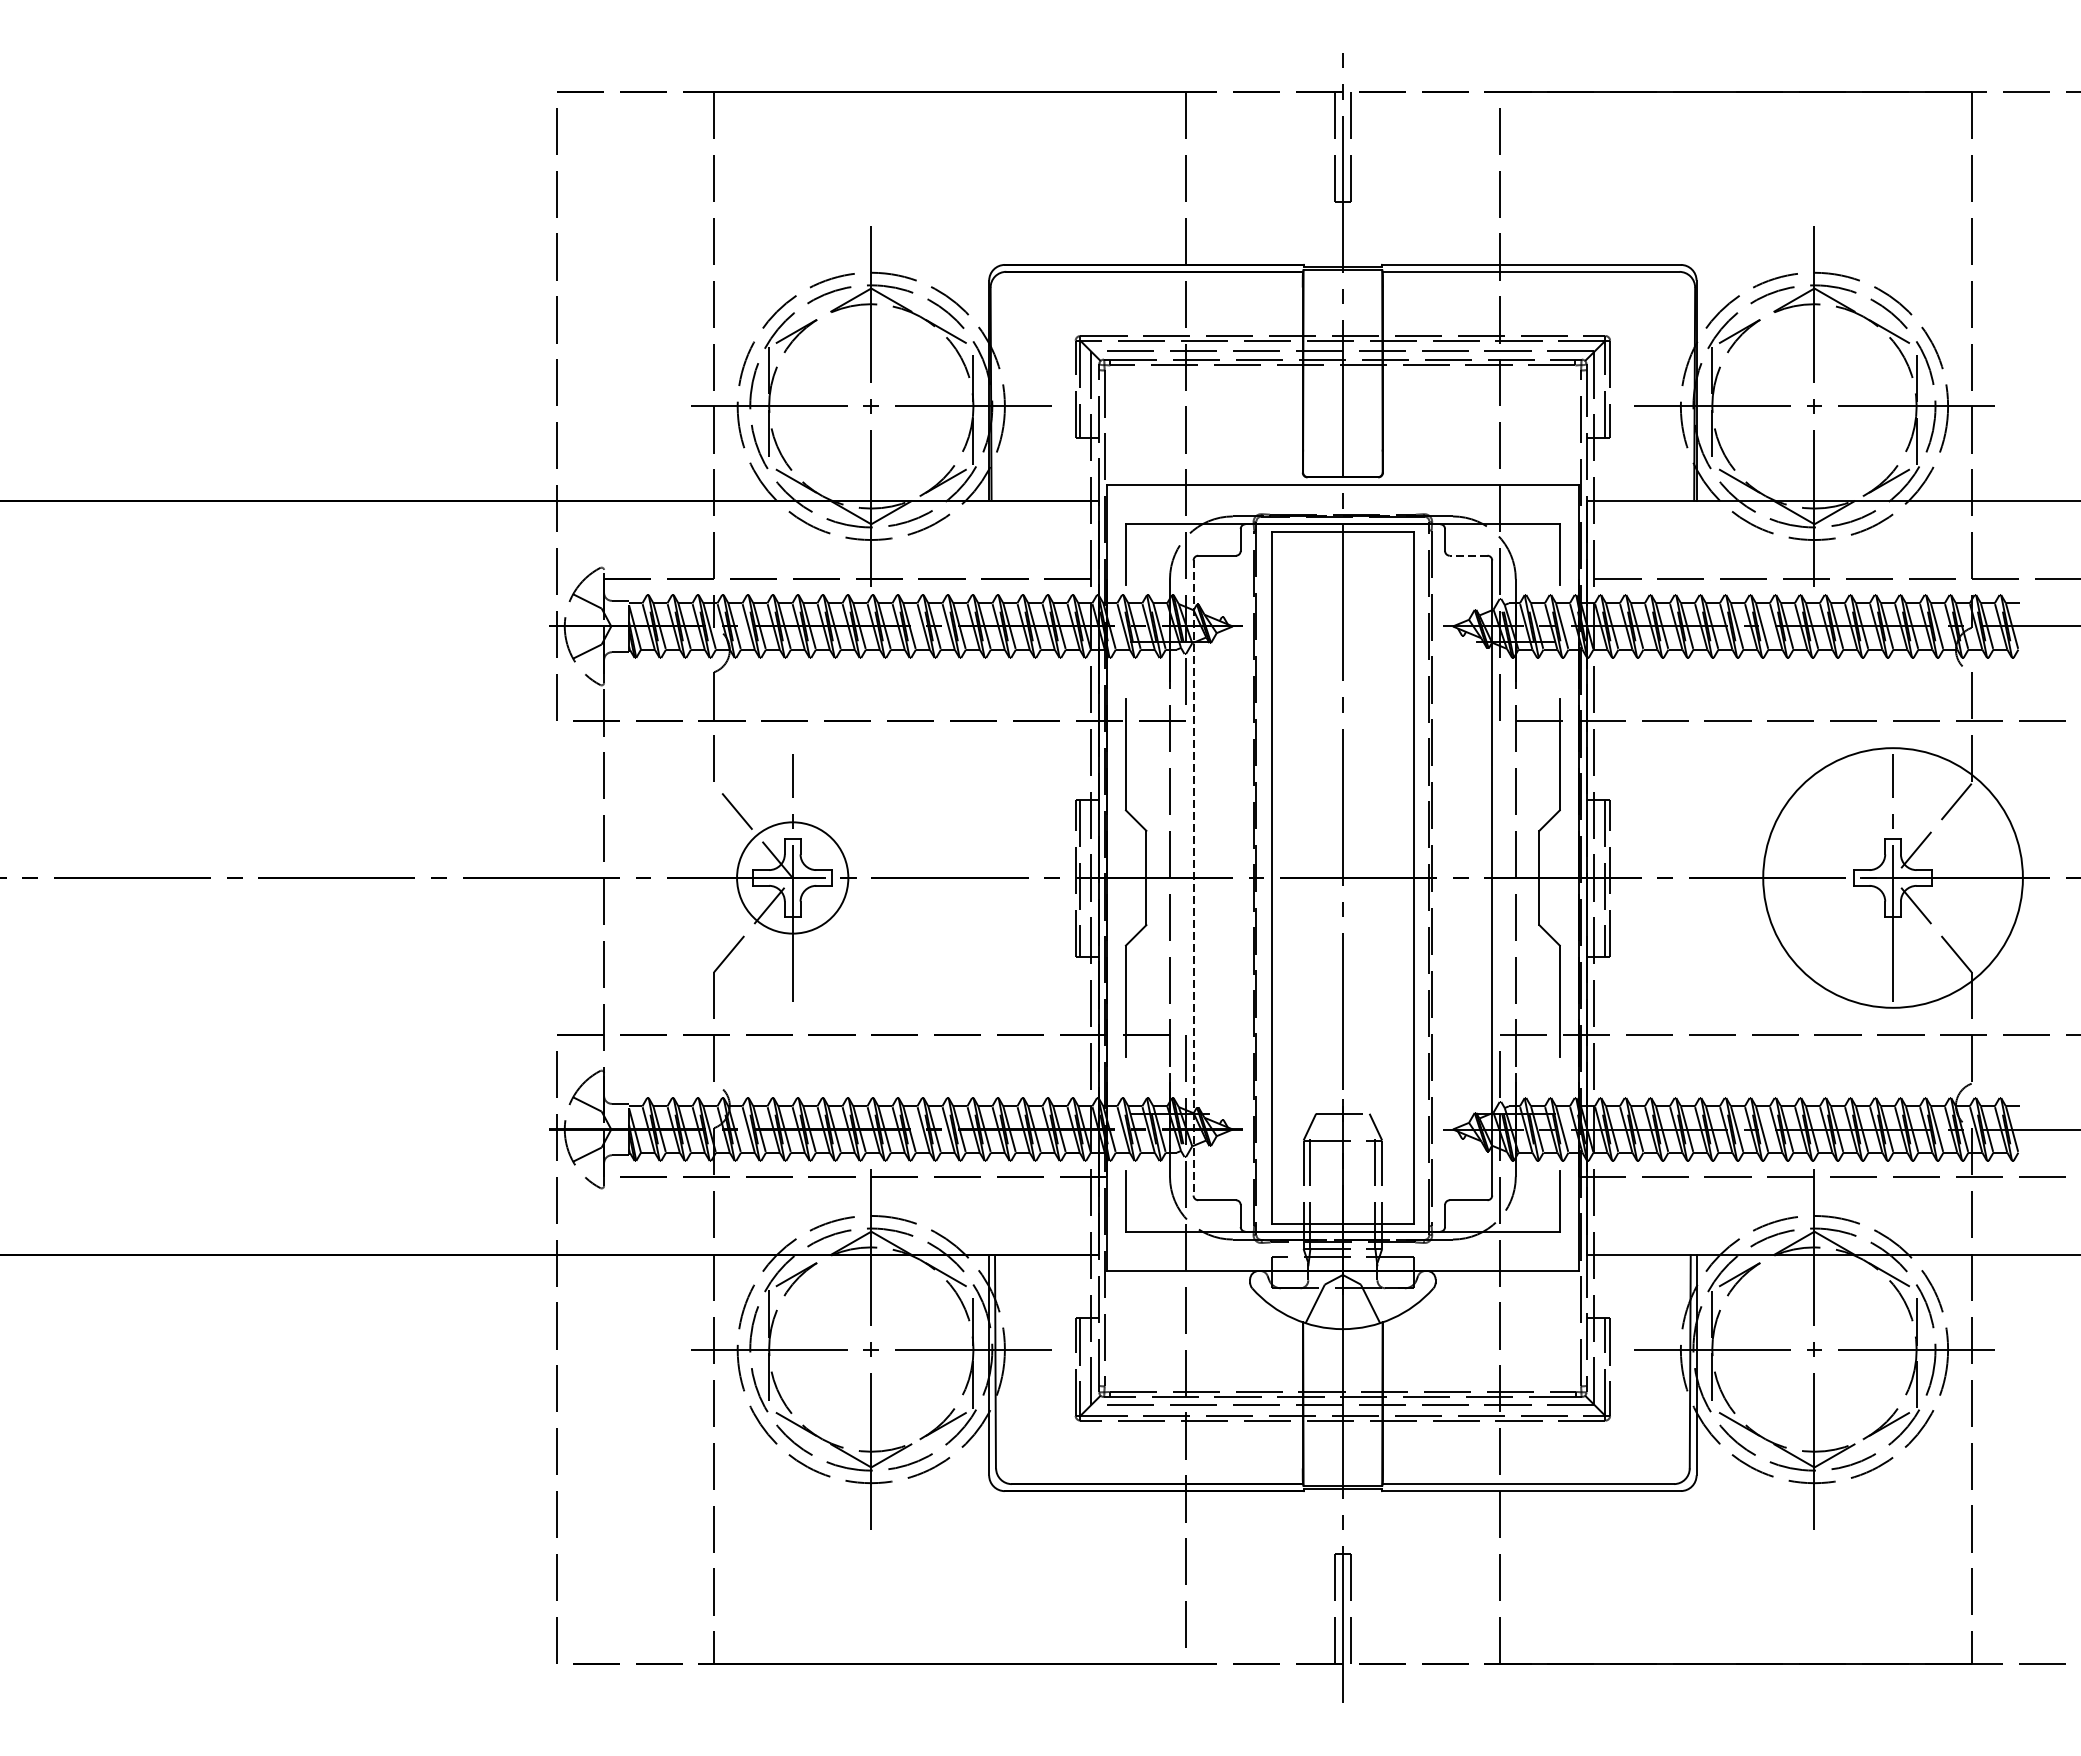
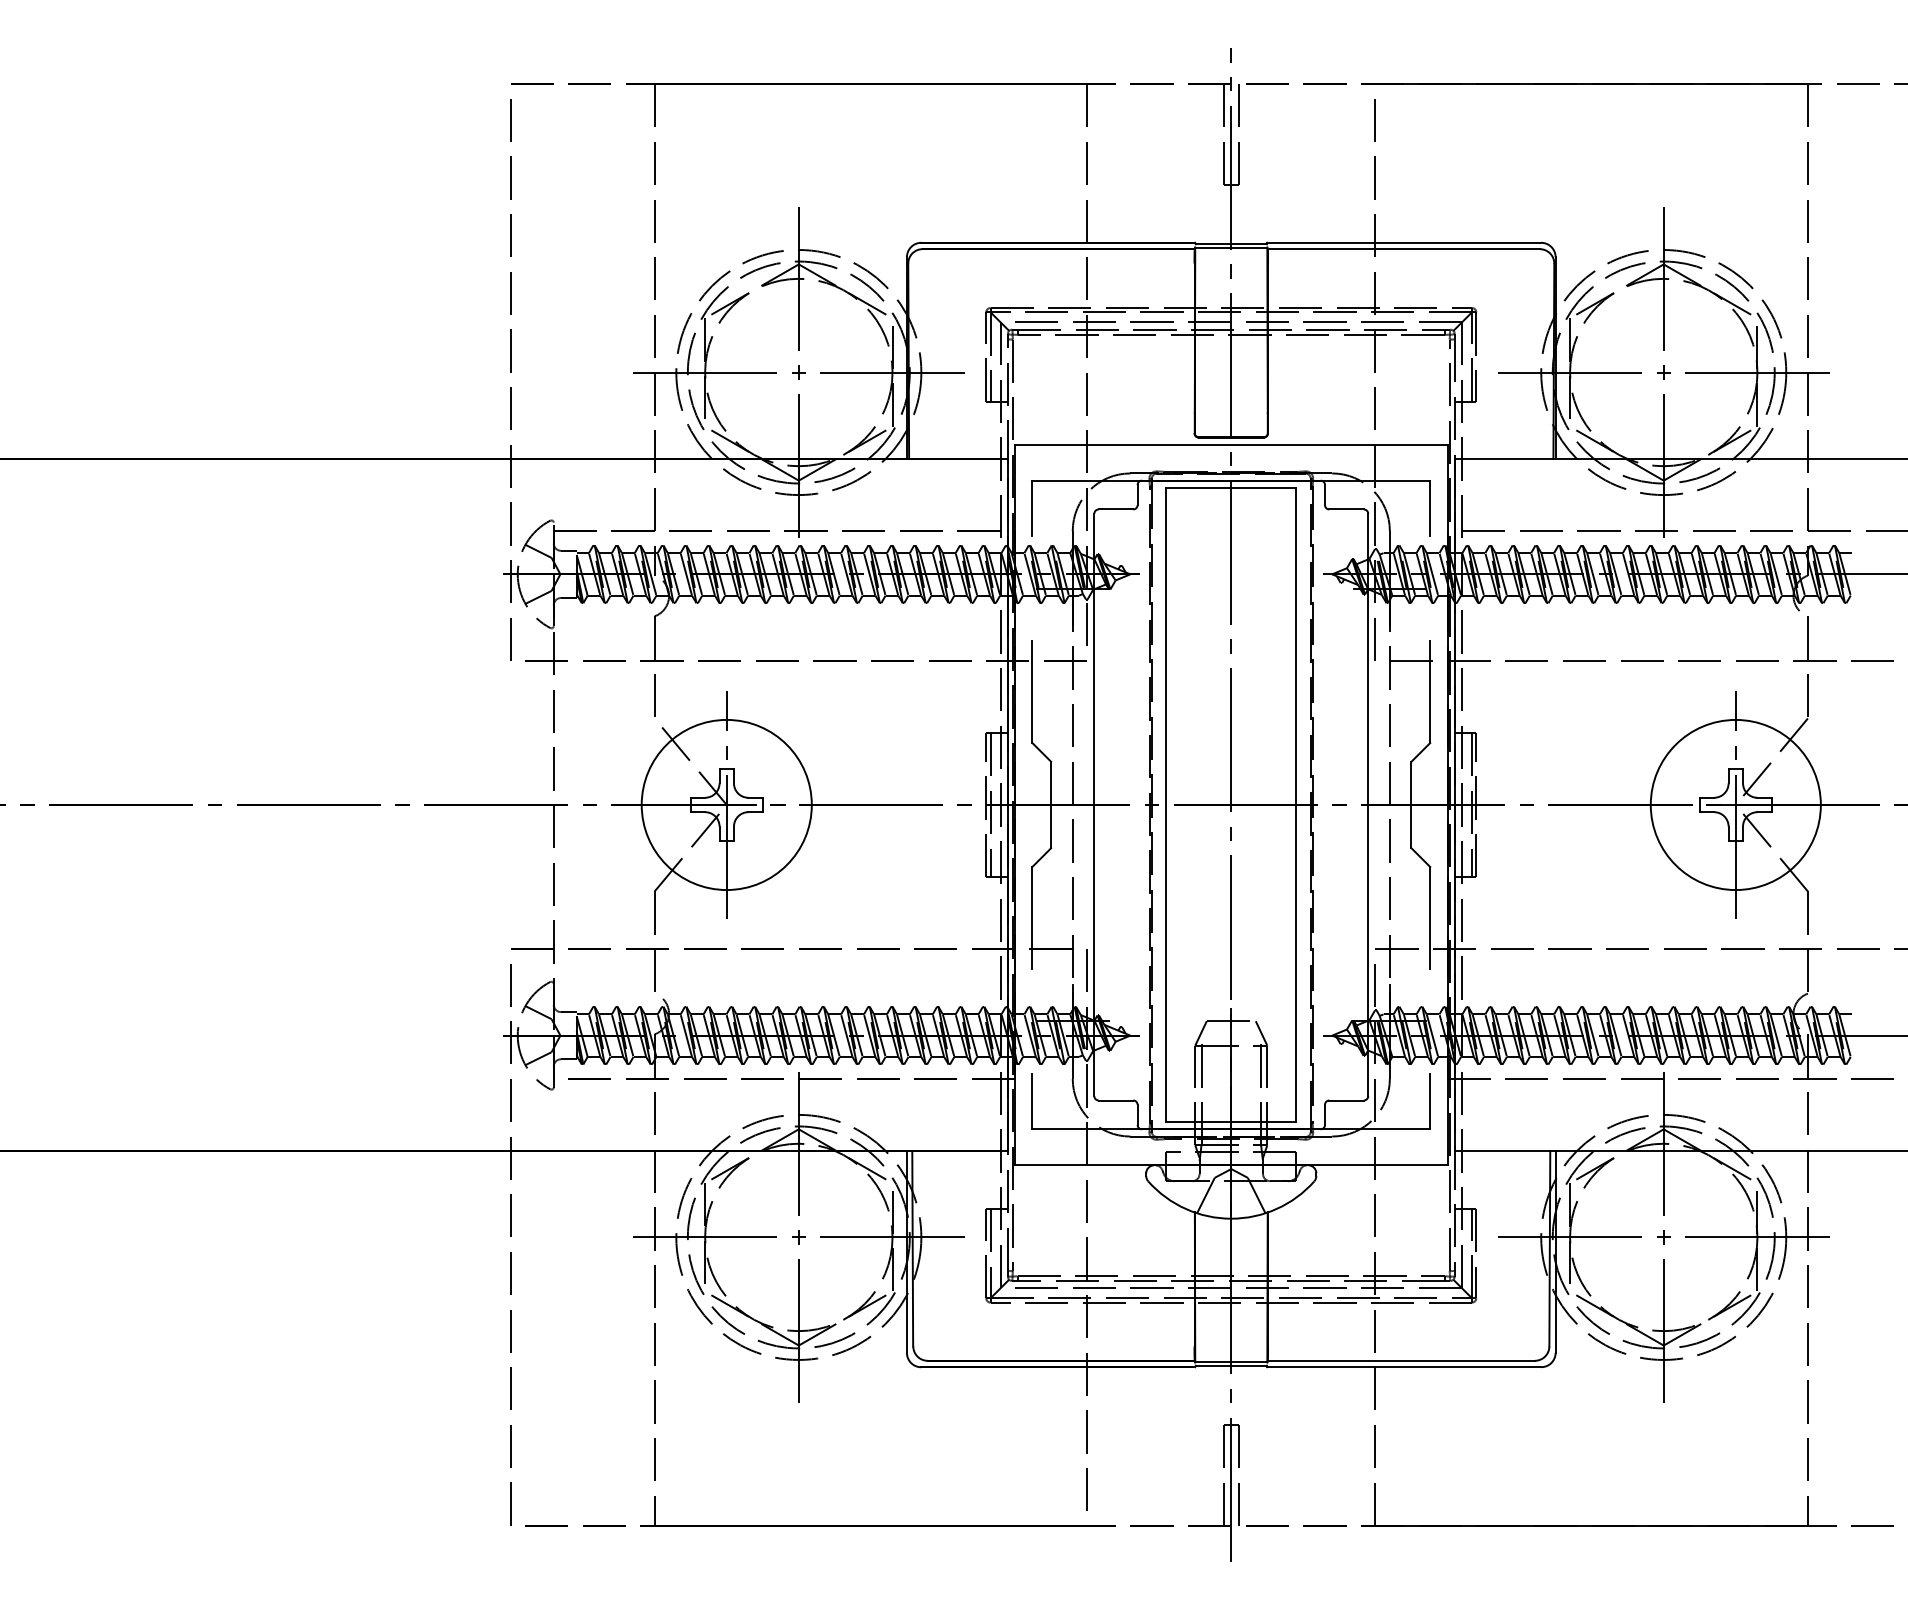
line: (1468, 555) -> (1346, 509), dashed -> solid
circle: (792, 877) -> (726, 804), size x1.67
circle: (1892, 877) -> (1735, 804), size x0.71
line: (1193, 878) -> (1094, 805), dashed -> solid

